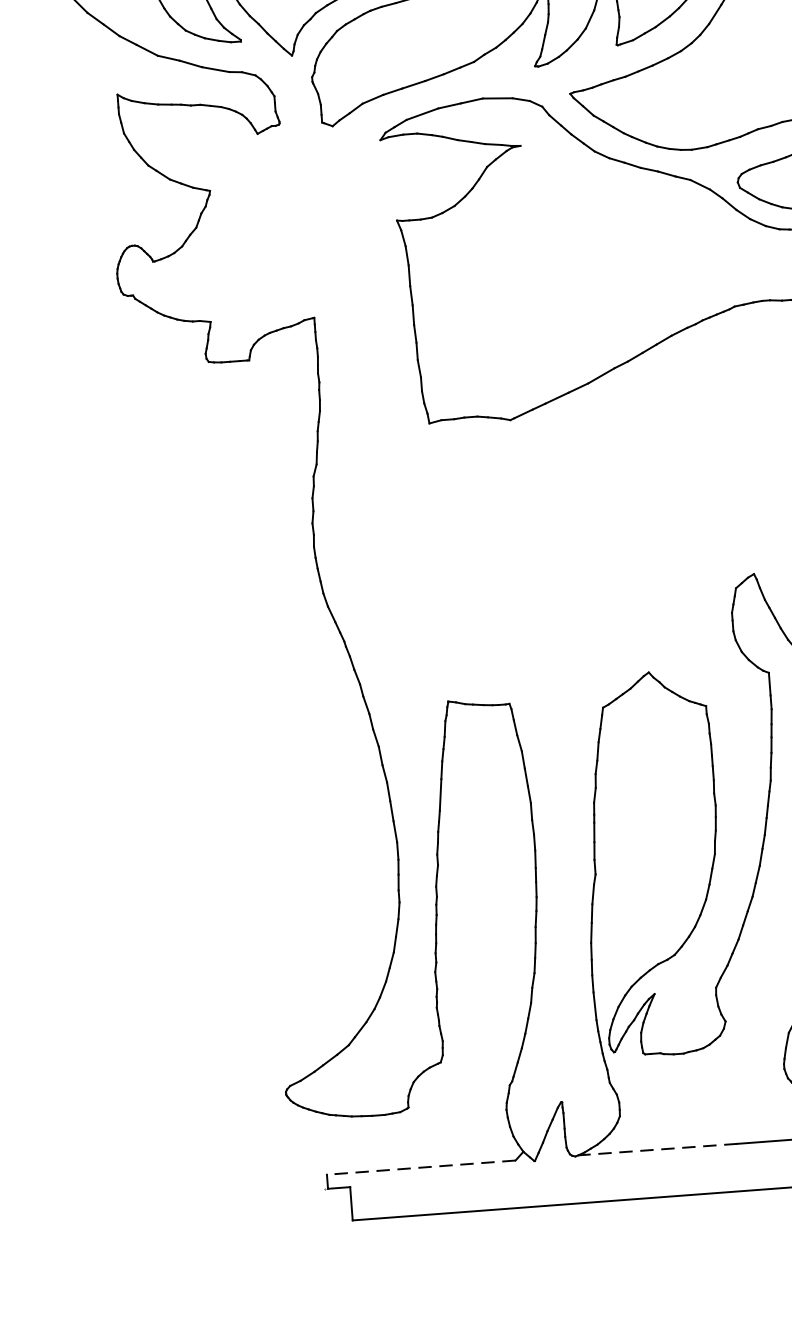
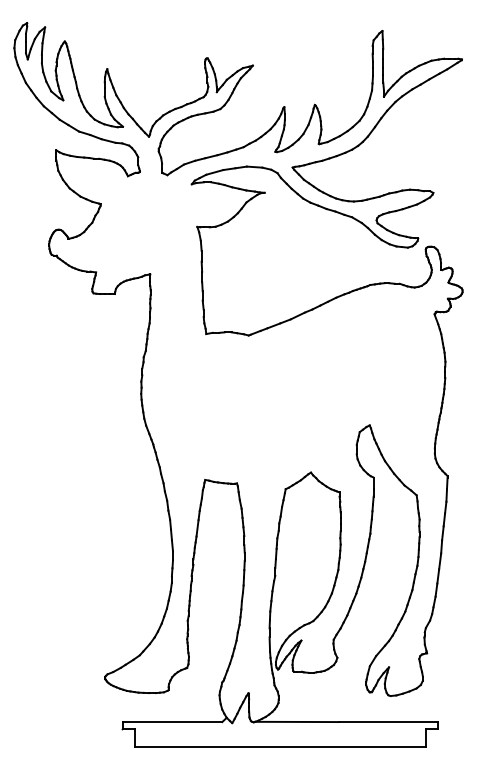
line: (658, 1148) -> (297, 721), dashed -> solid
line: (420, 1168) -> (172, 722), dashed -> solid

